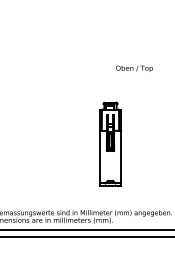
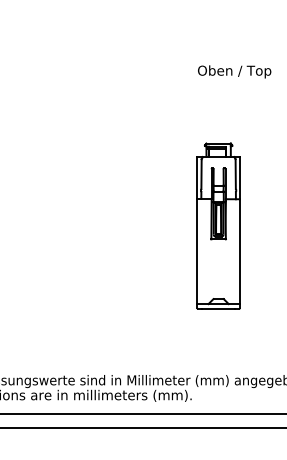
text: (134, 68) -> (234, 71), moved
part: (110, 143) -> (218, 224), moved

